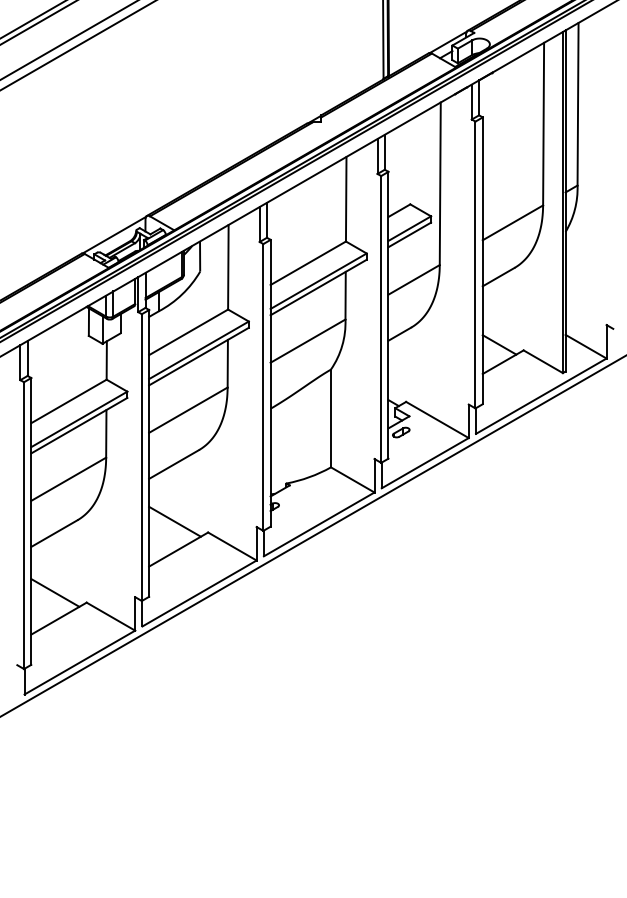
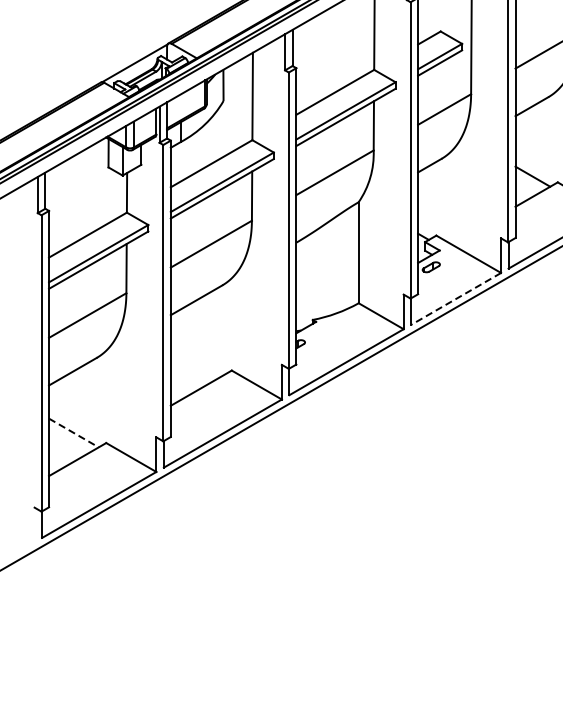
line: (424, 463) -> (455, 299), solid -> dashed
line: (174, 521) -> (197, 359), removed
line: (55, 592) -> (74, 432), solid -> dashed

